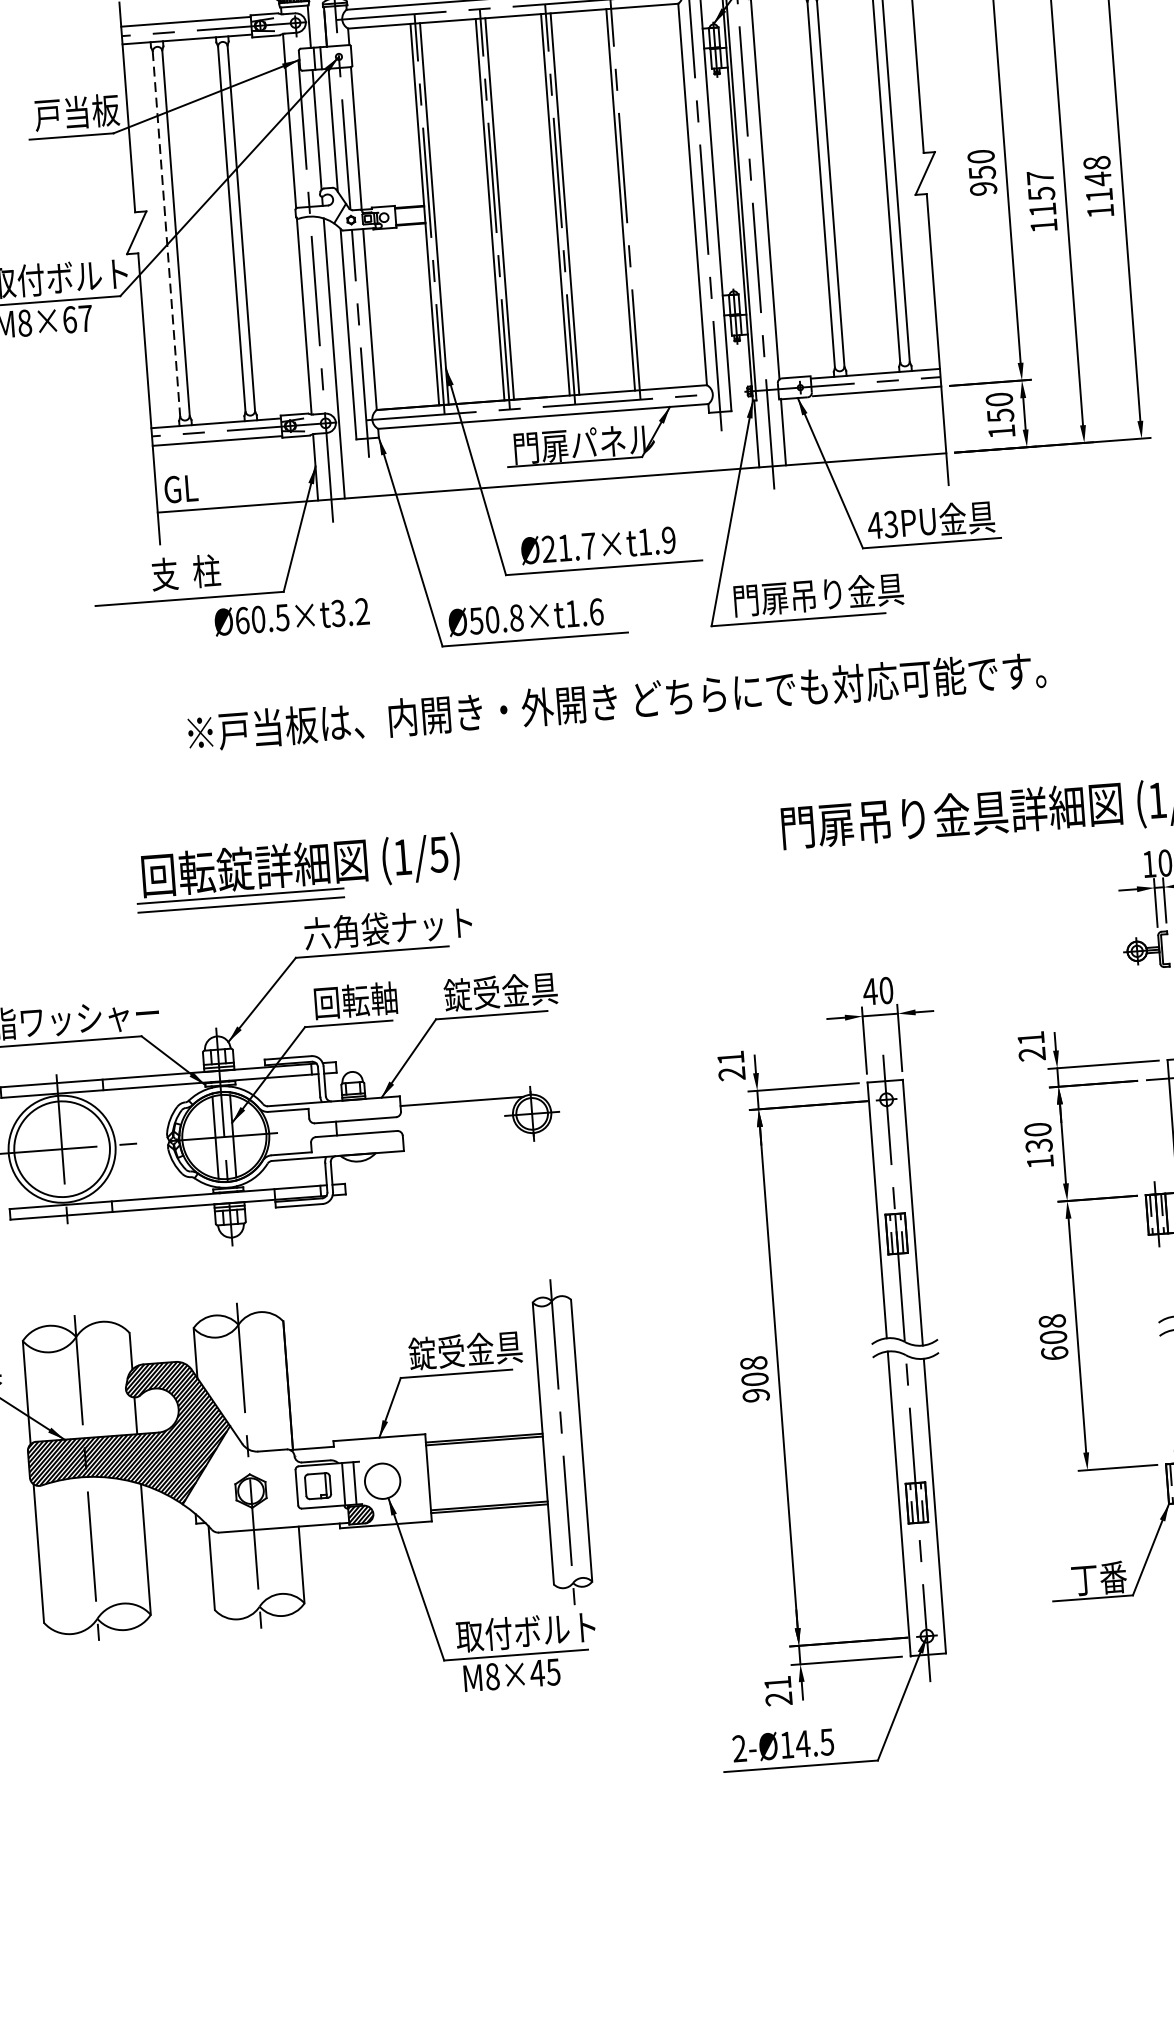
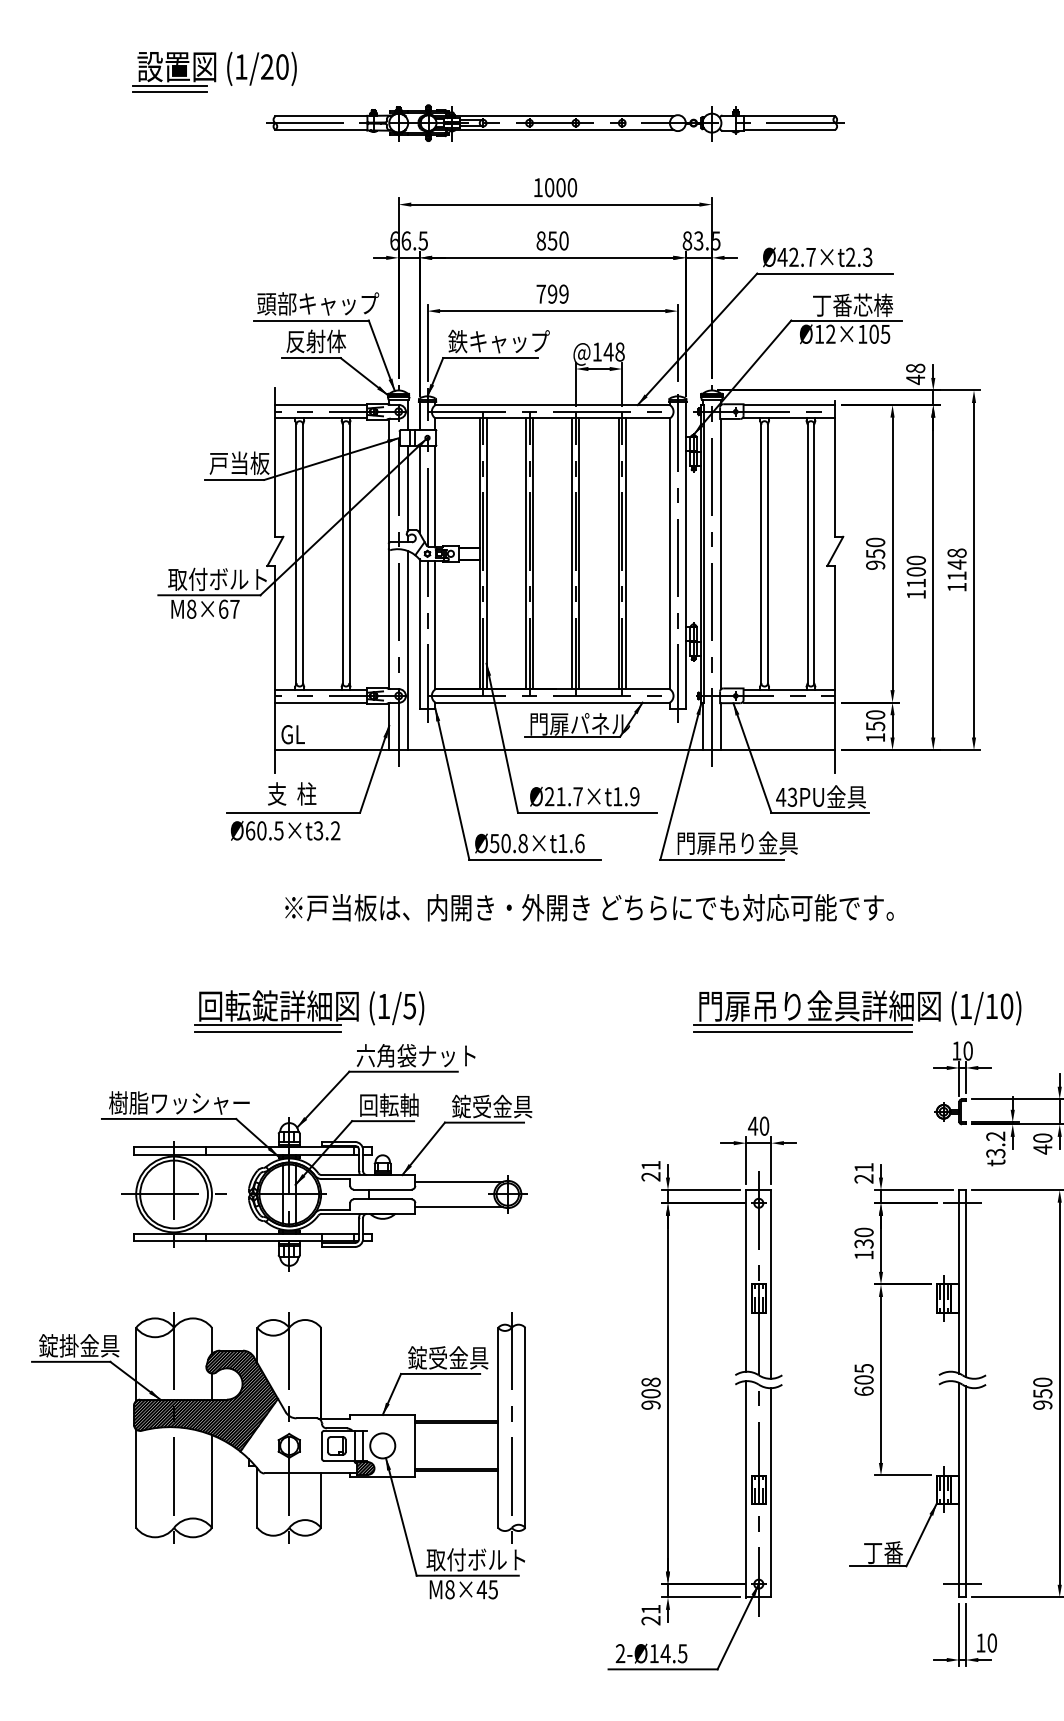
text: (1039, 184) -> (915, 565), 1157 -> 1100
line: (630, 198) -> (625, 553), added
line: (166, 233) -> (296, 553), dashed -> solid
text: (291, 616) -> (285, 830), moved
line: (930, 844) -> (803, 1025), added
line: (931, 853) -> (803, 1031), added
part: (298, 872) -> (309, 1011), moved
line: (464, 1137) -> (458, 1207), added
text: (1051, 1321) -> (863, 1368), 608 -> 605

